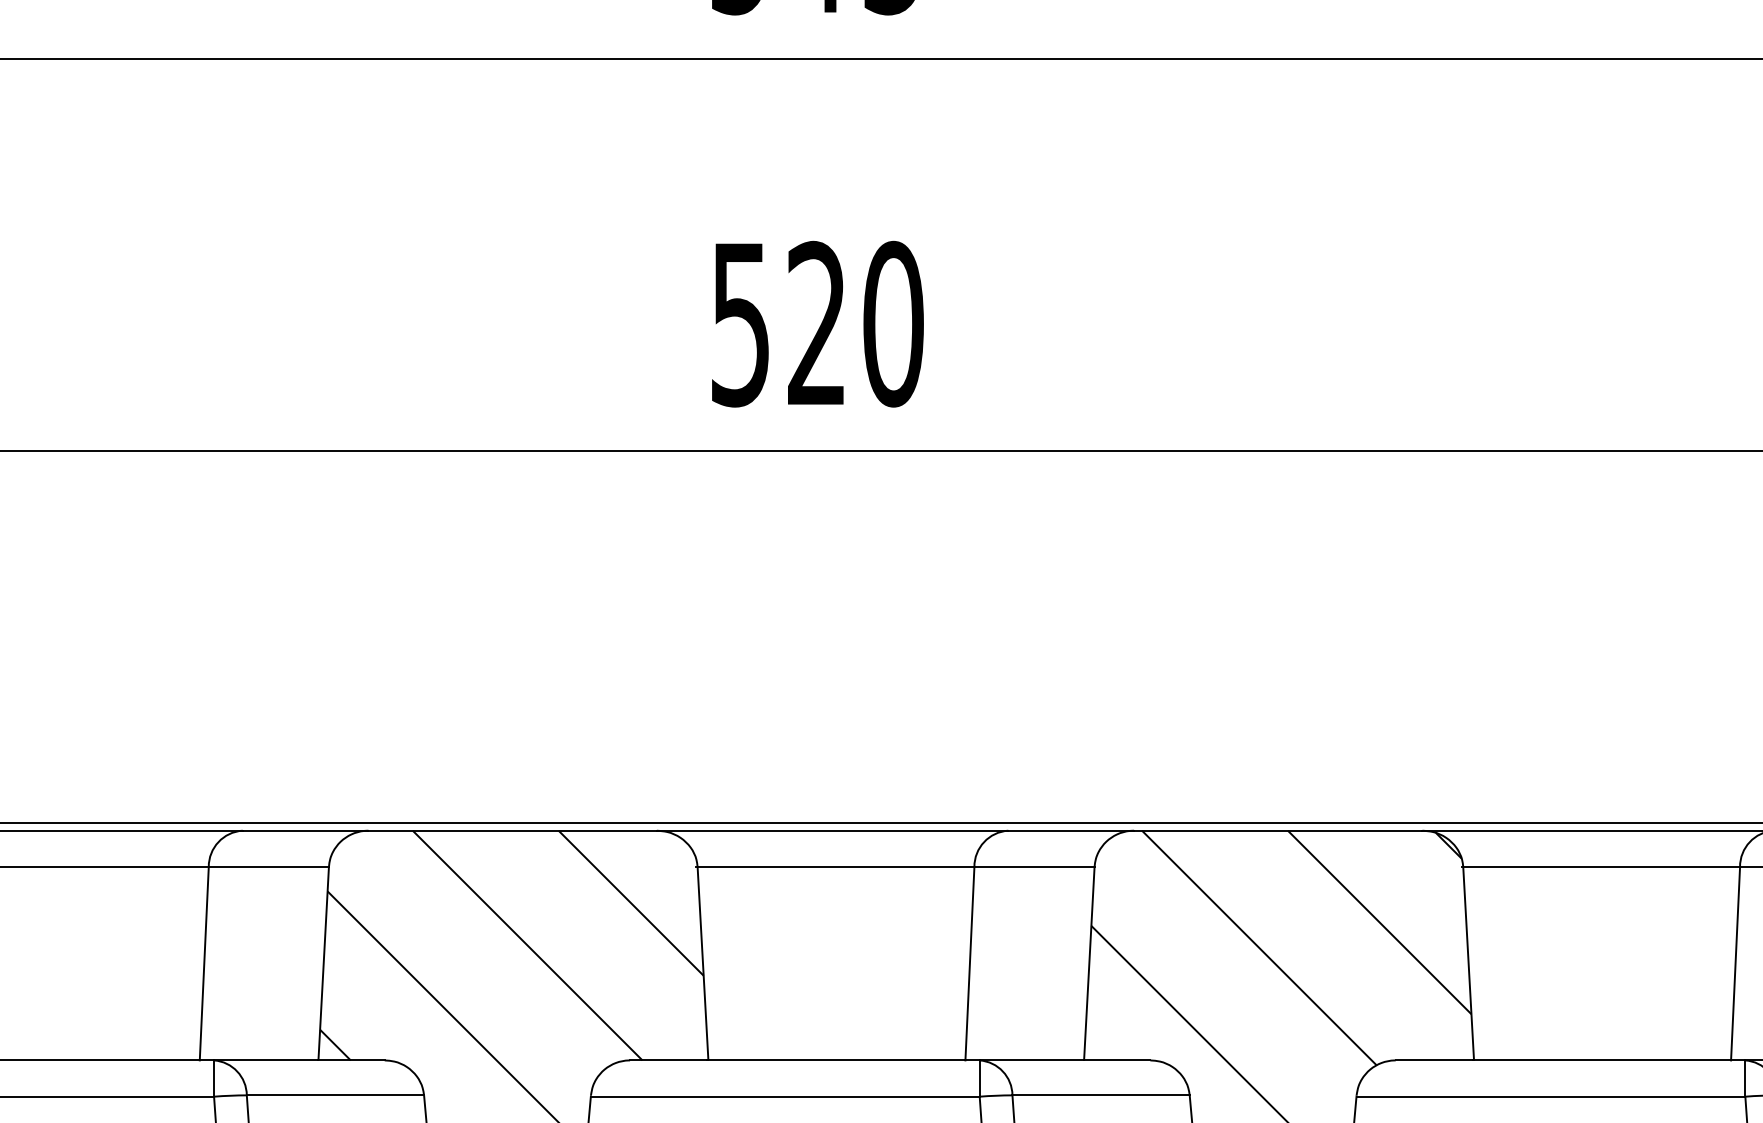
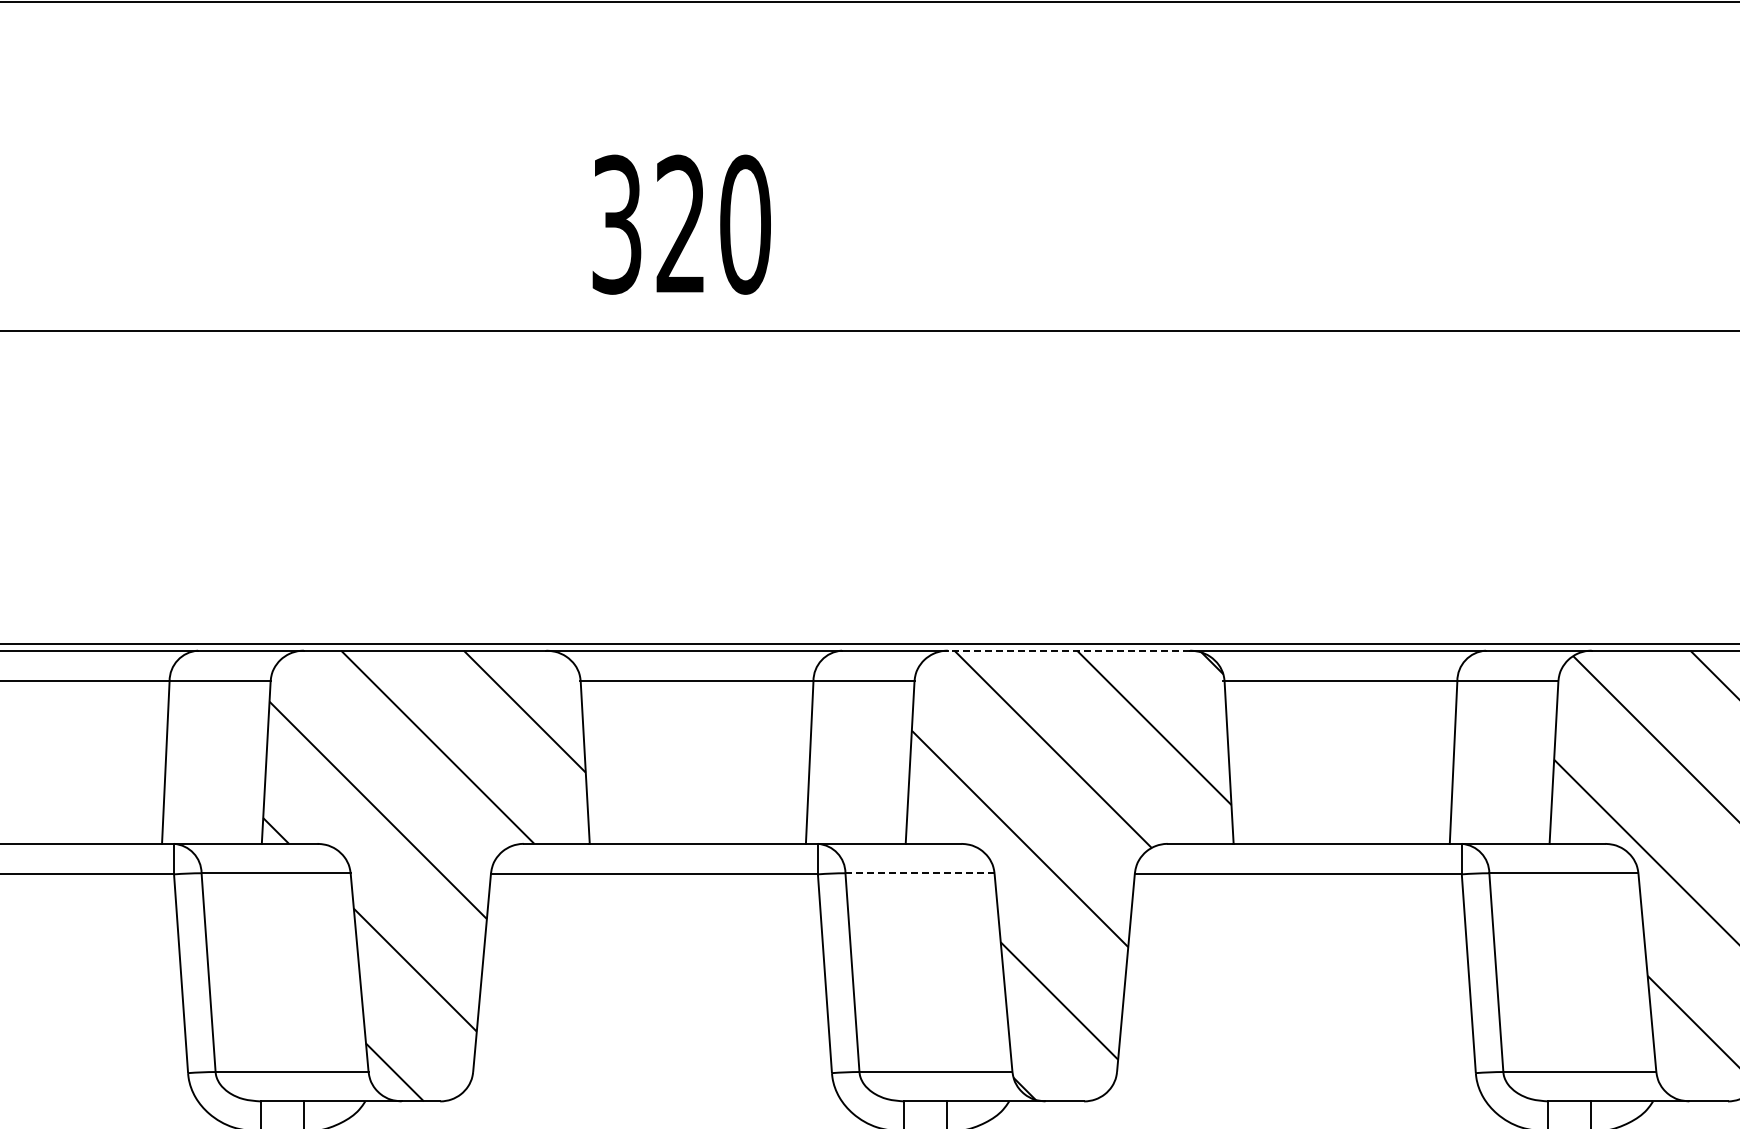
text: (740, 323) -> (616, 224), 520 -> 320
line: (1277, 830) -> (1068, 650), solid -> dashed
line: (1101, 1095) -> (920, 873), solid -> dashed

